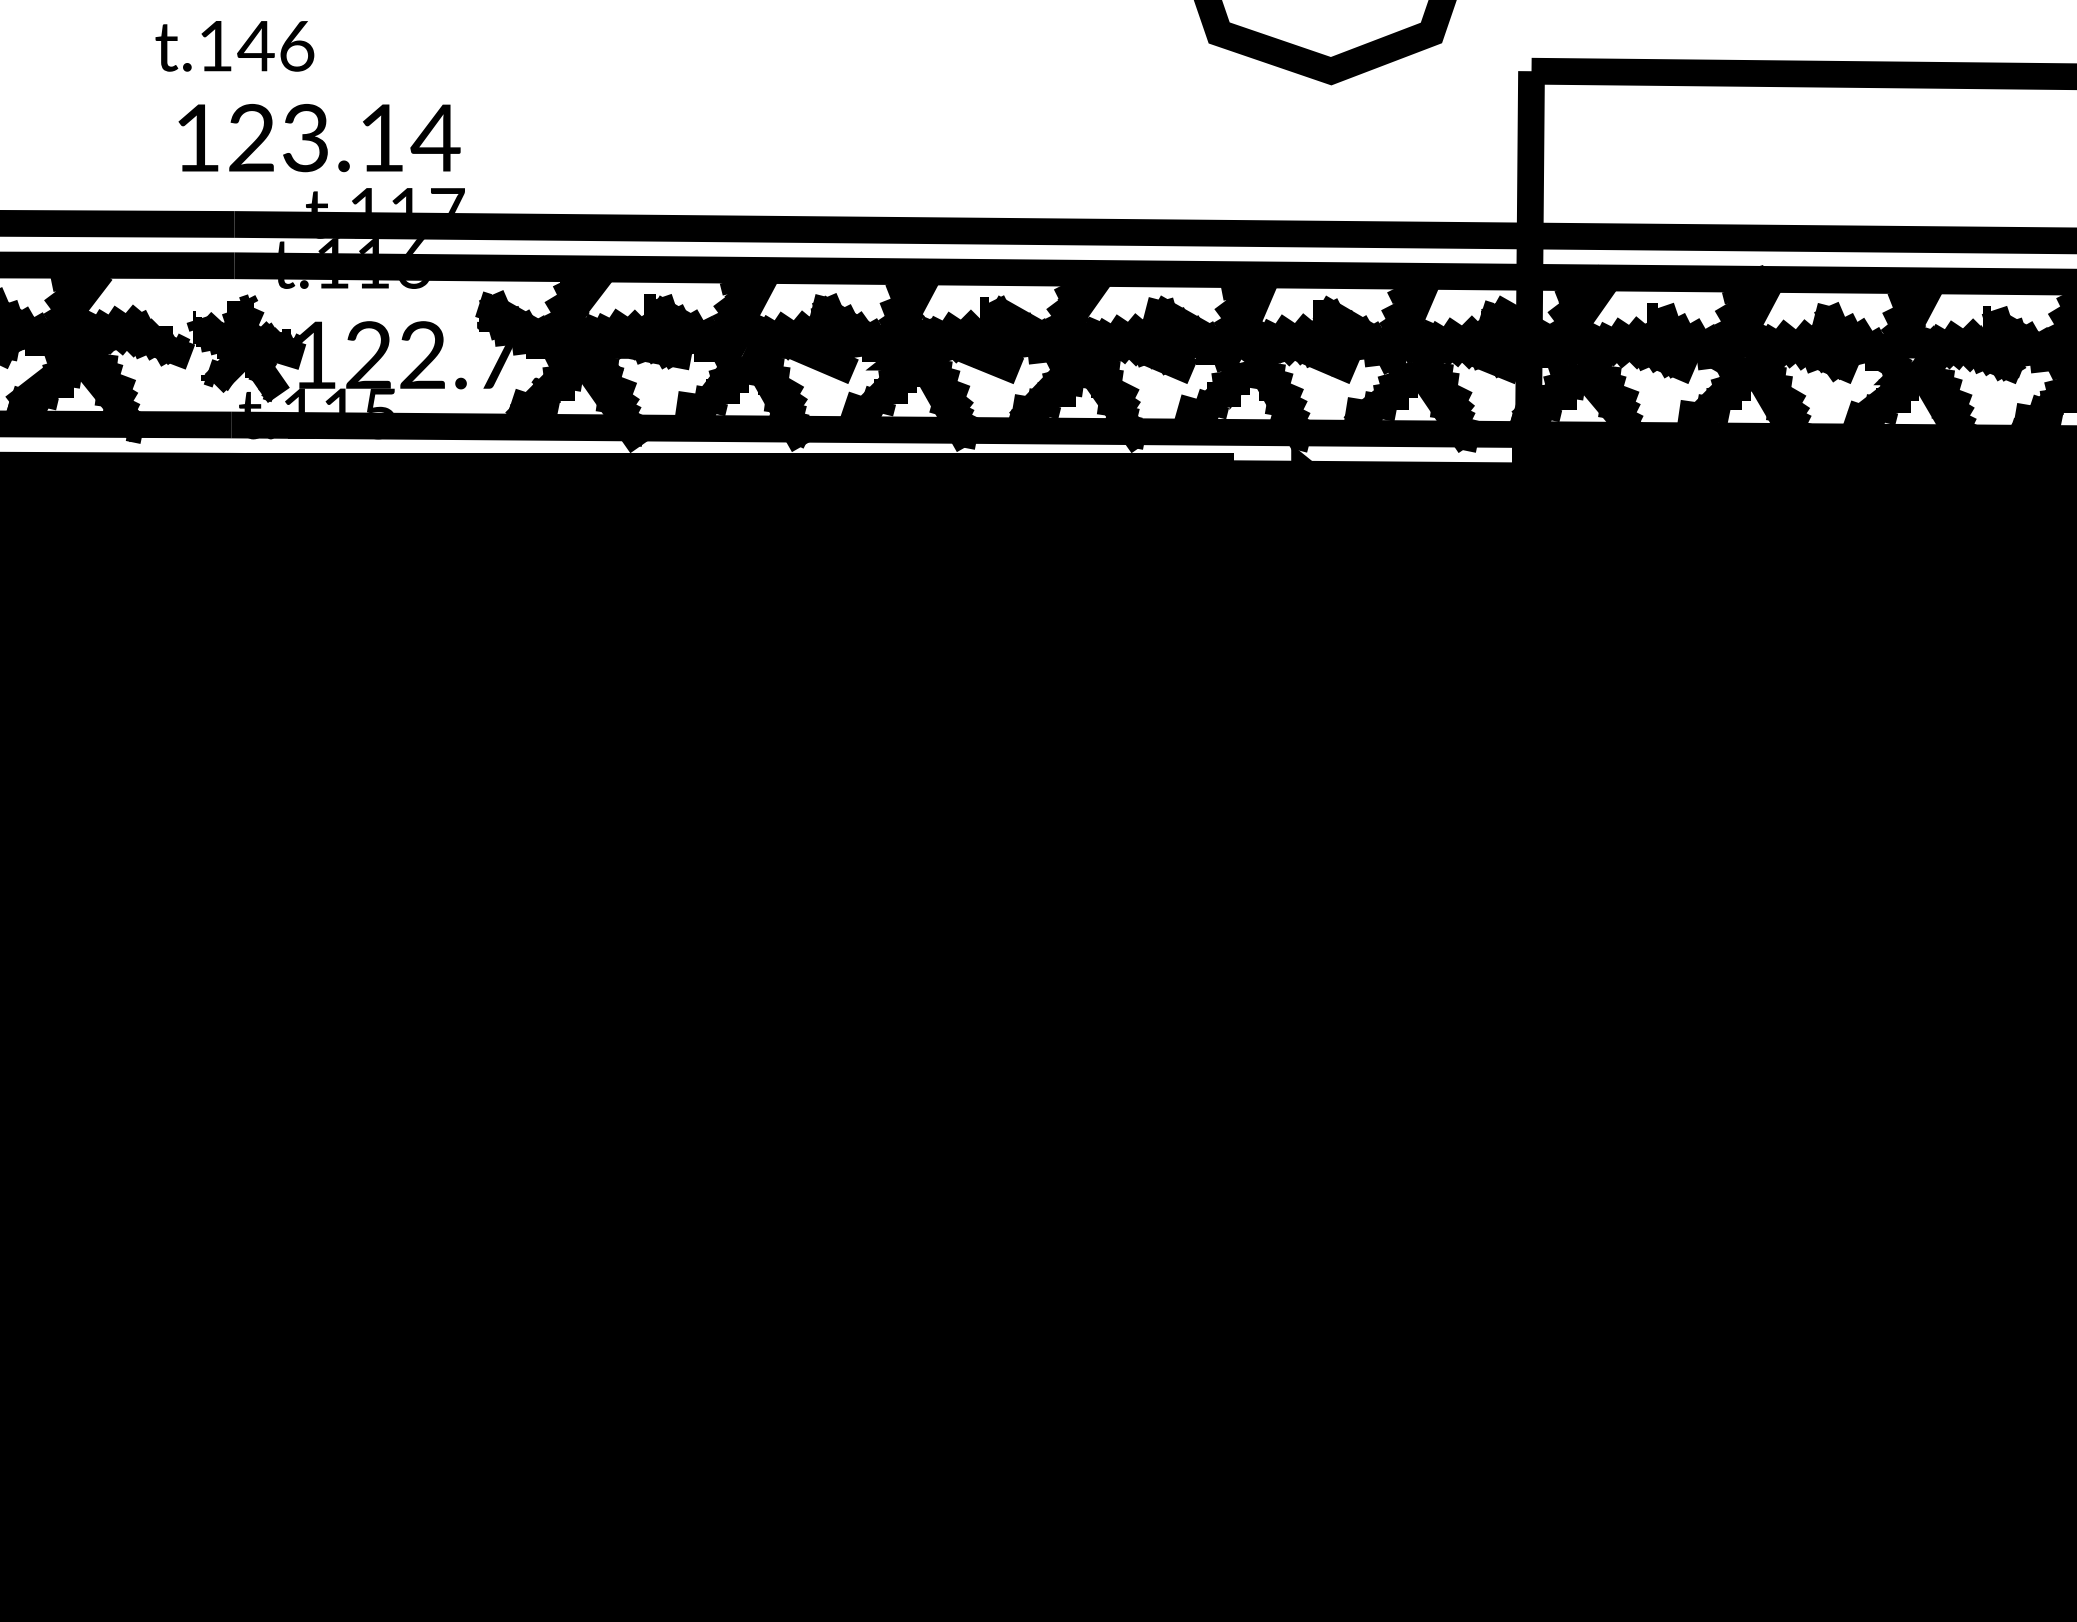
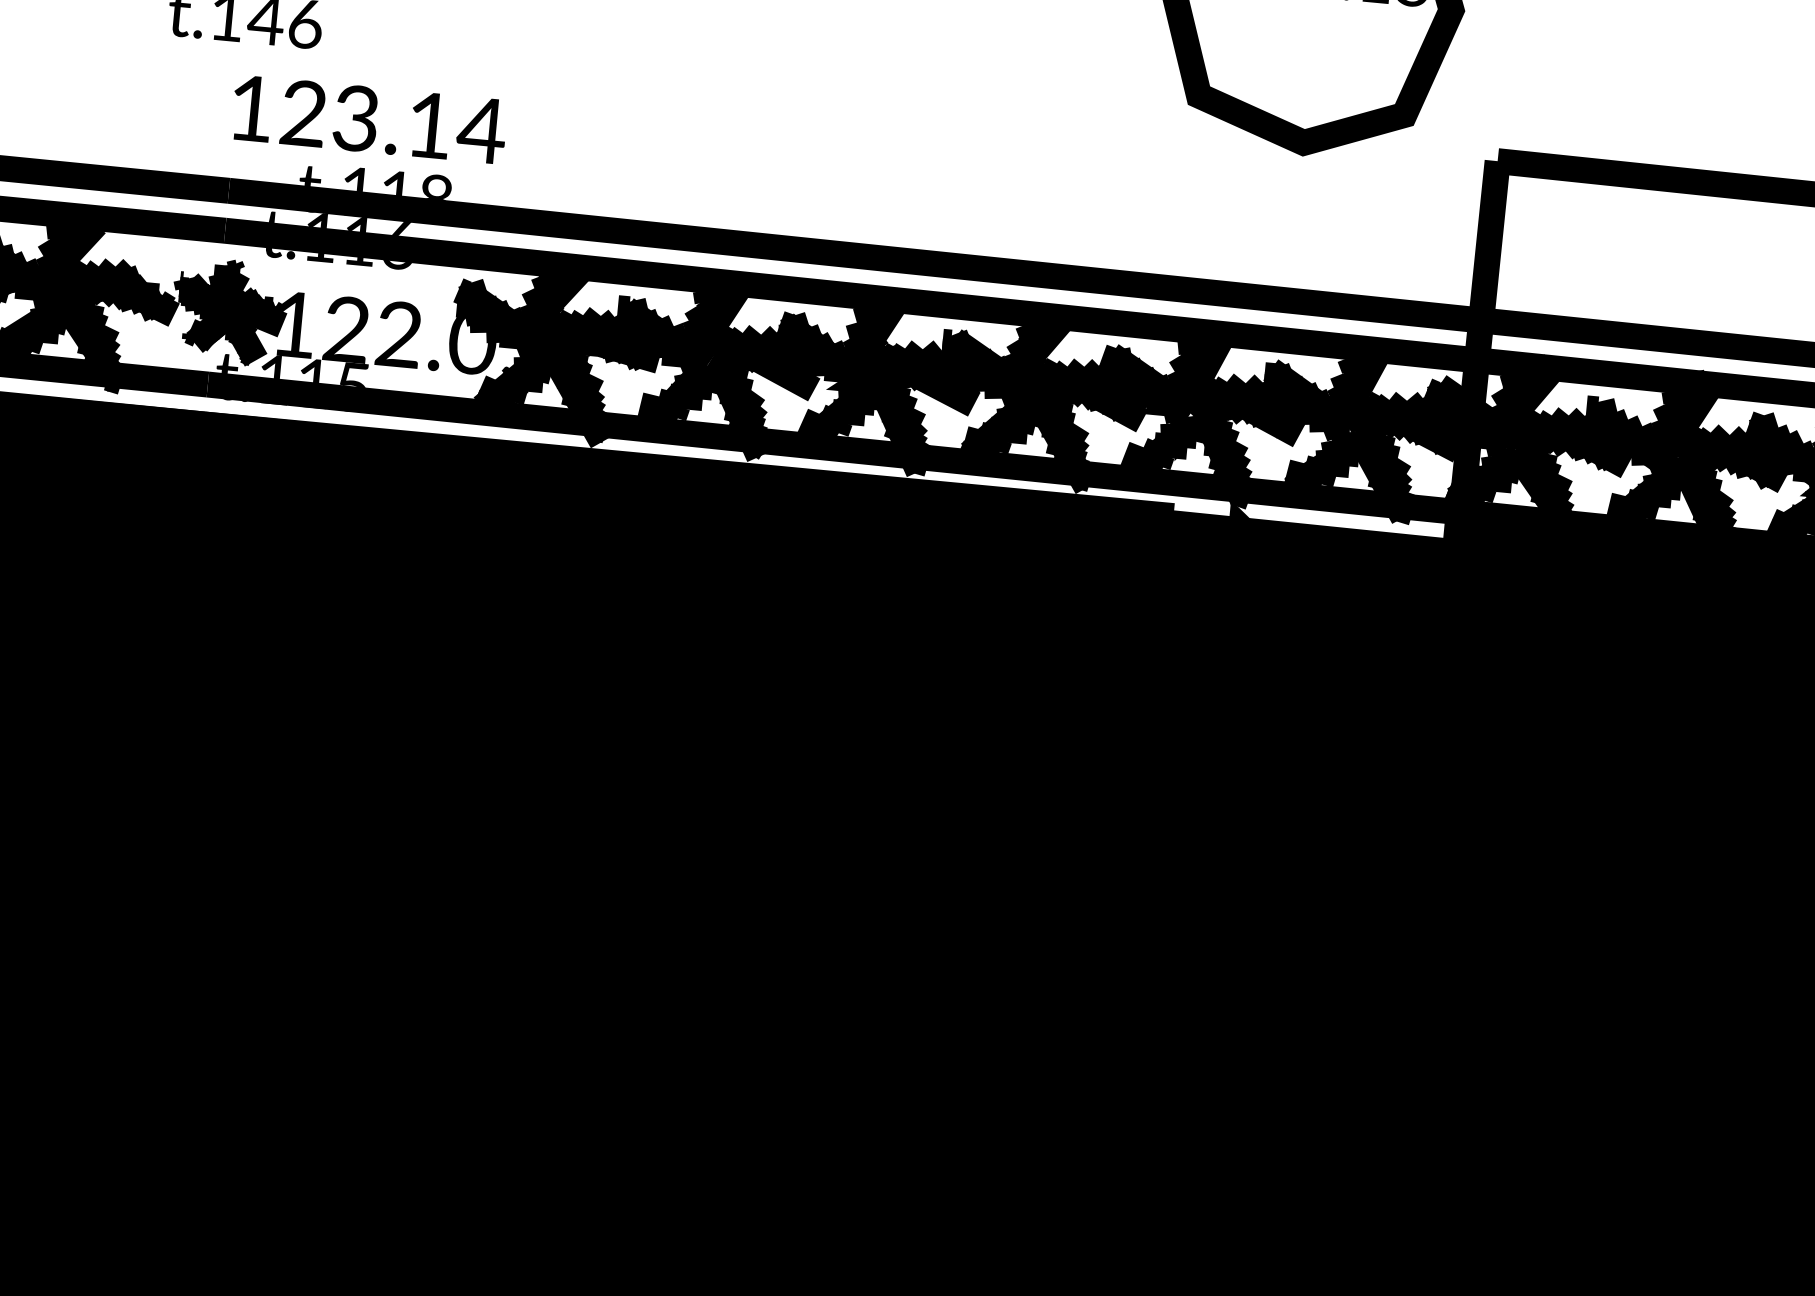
text: (319, 138) -> (369, 120), moved
text: (447, 199) -> (437, 186), t.117 -> t.118
text: (498, 355) -> (472, 341), 122.75 -> 122.05

